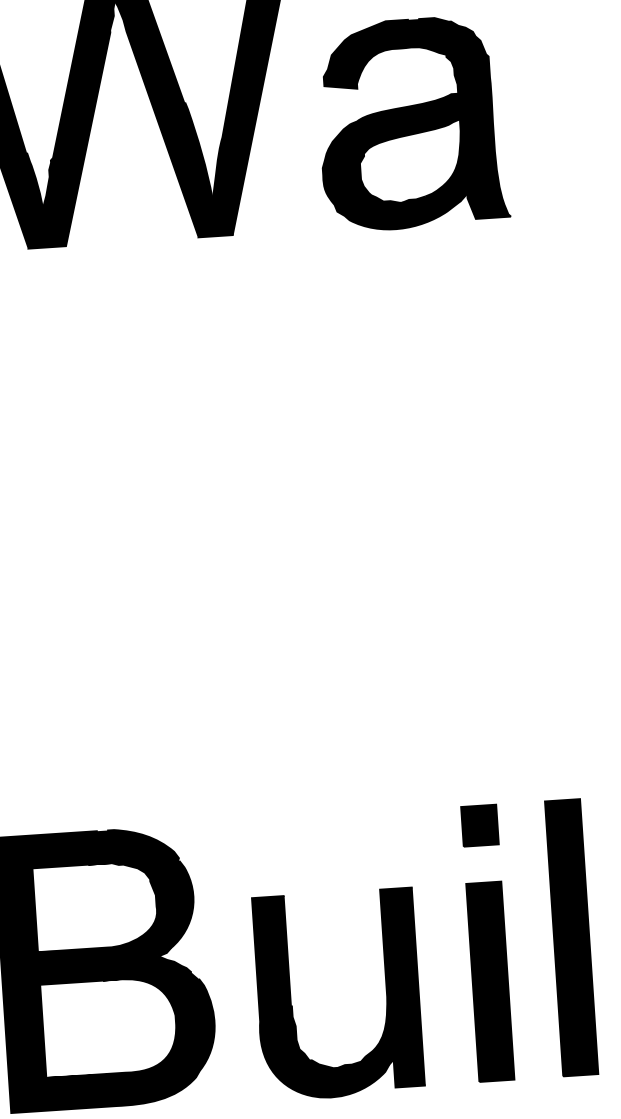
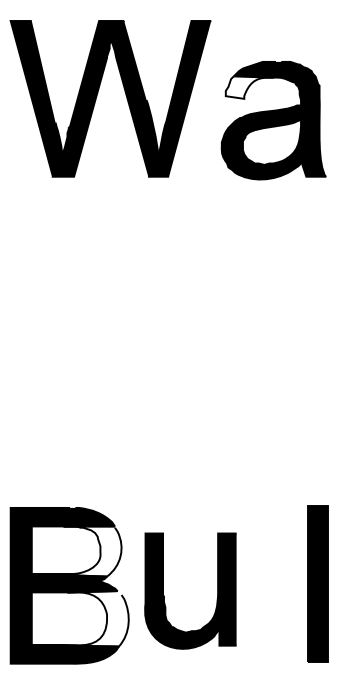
fill: (365, 68) -> (249, 87), removed
part: (479, 824) -> (285, 518), removed
fill: (114, 907) -> (76, 551), removed
part: (570, 937) -> (317, 583), moved
part: (489, 981) -> (285, 607), removed
part: (292, 1005) -> (164, 595), moved
fill: (127, 1025) -> (79, 618), removed

